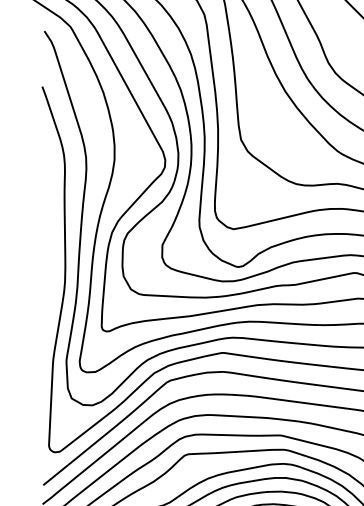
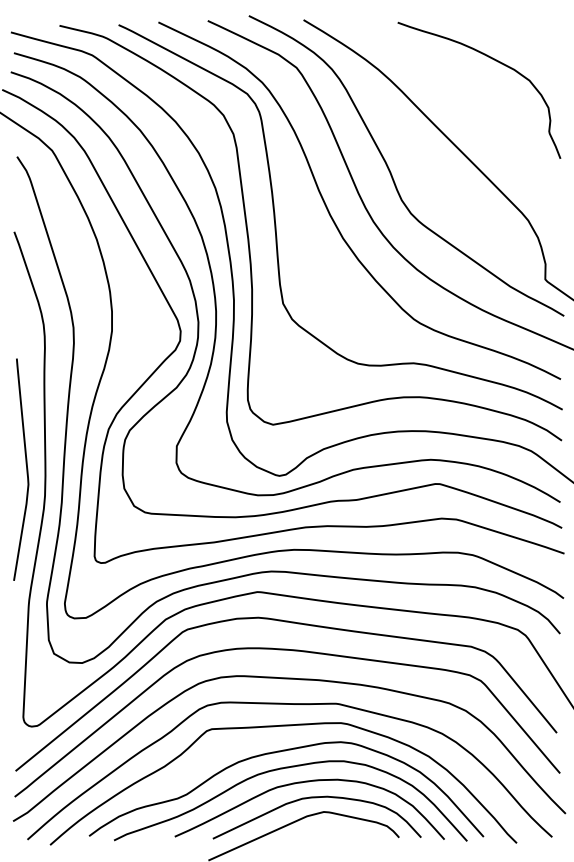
curve: (51, 262) -> (26, 469), added

